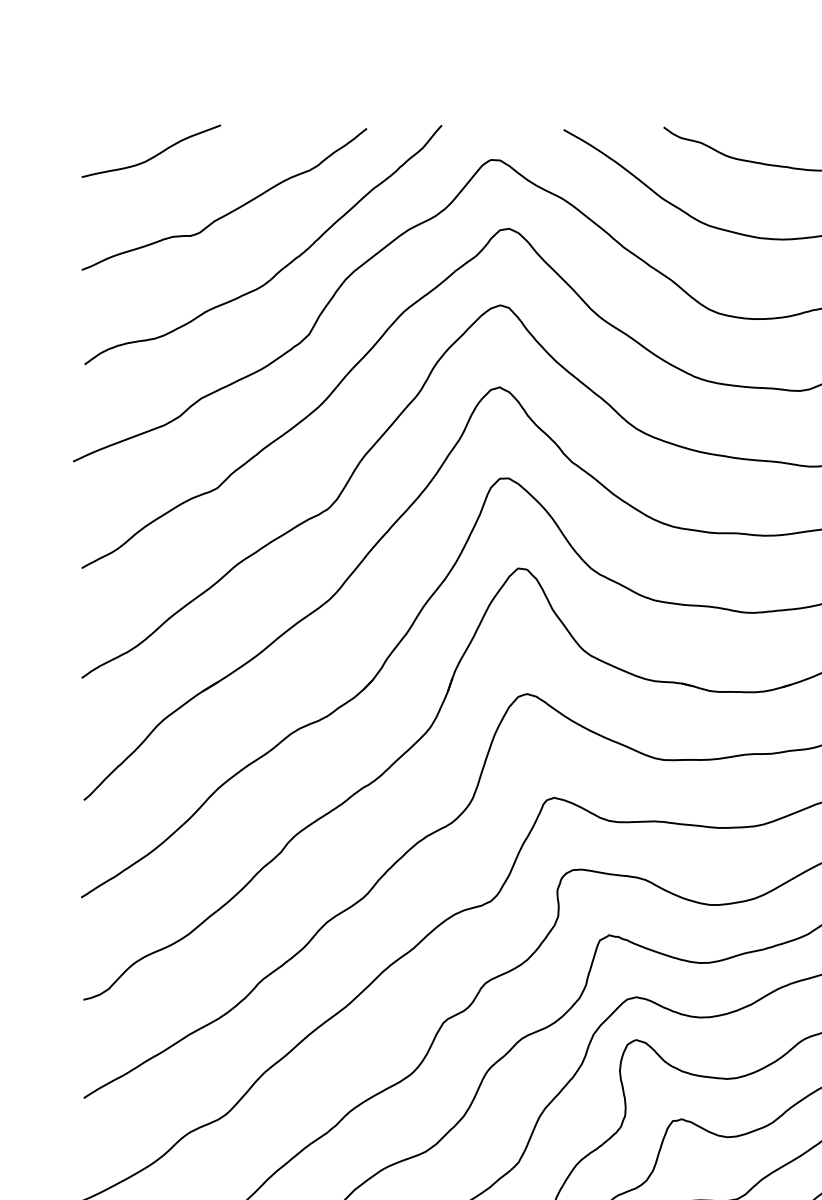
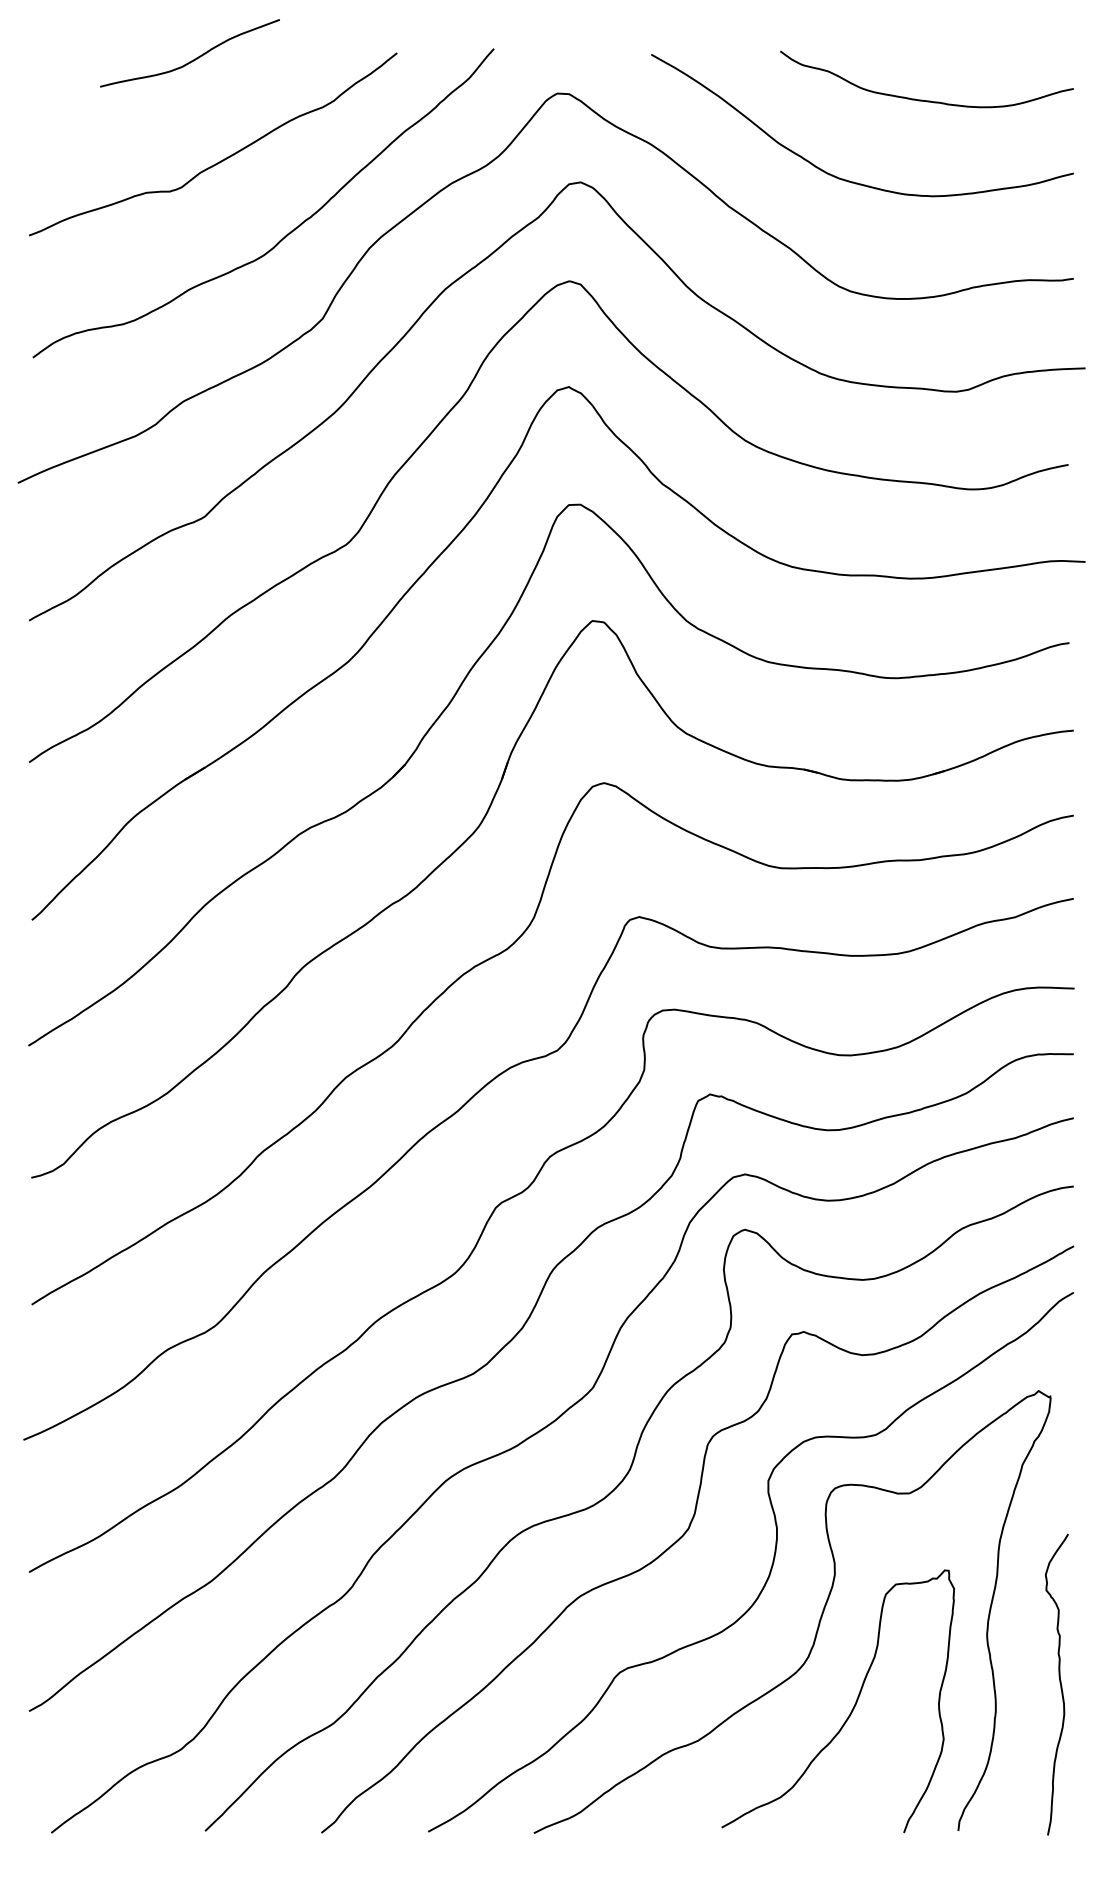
curve: (154, 155) -> (194, 58), moved

